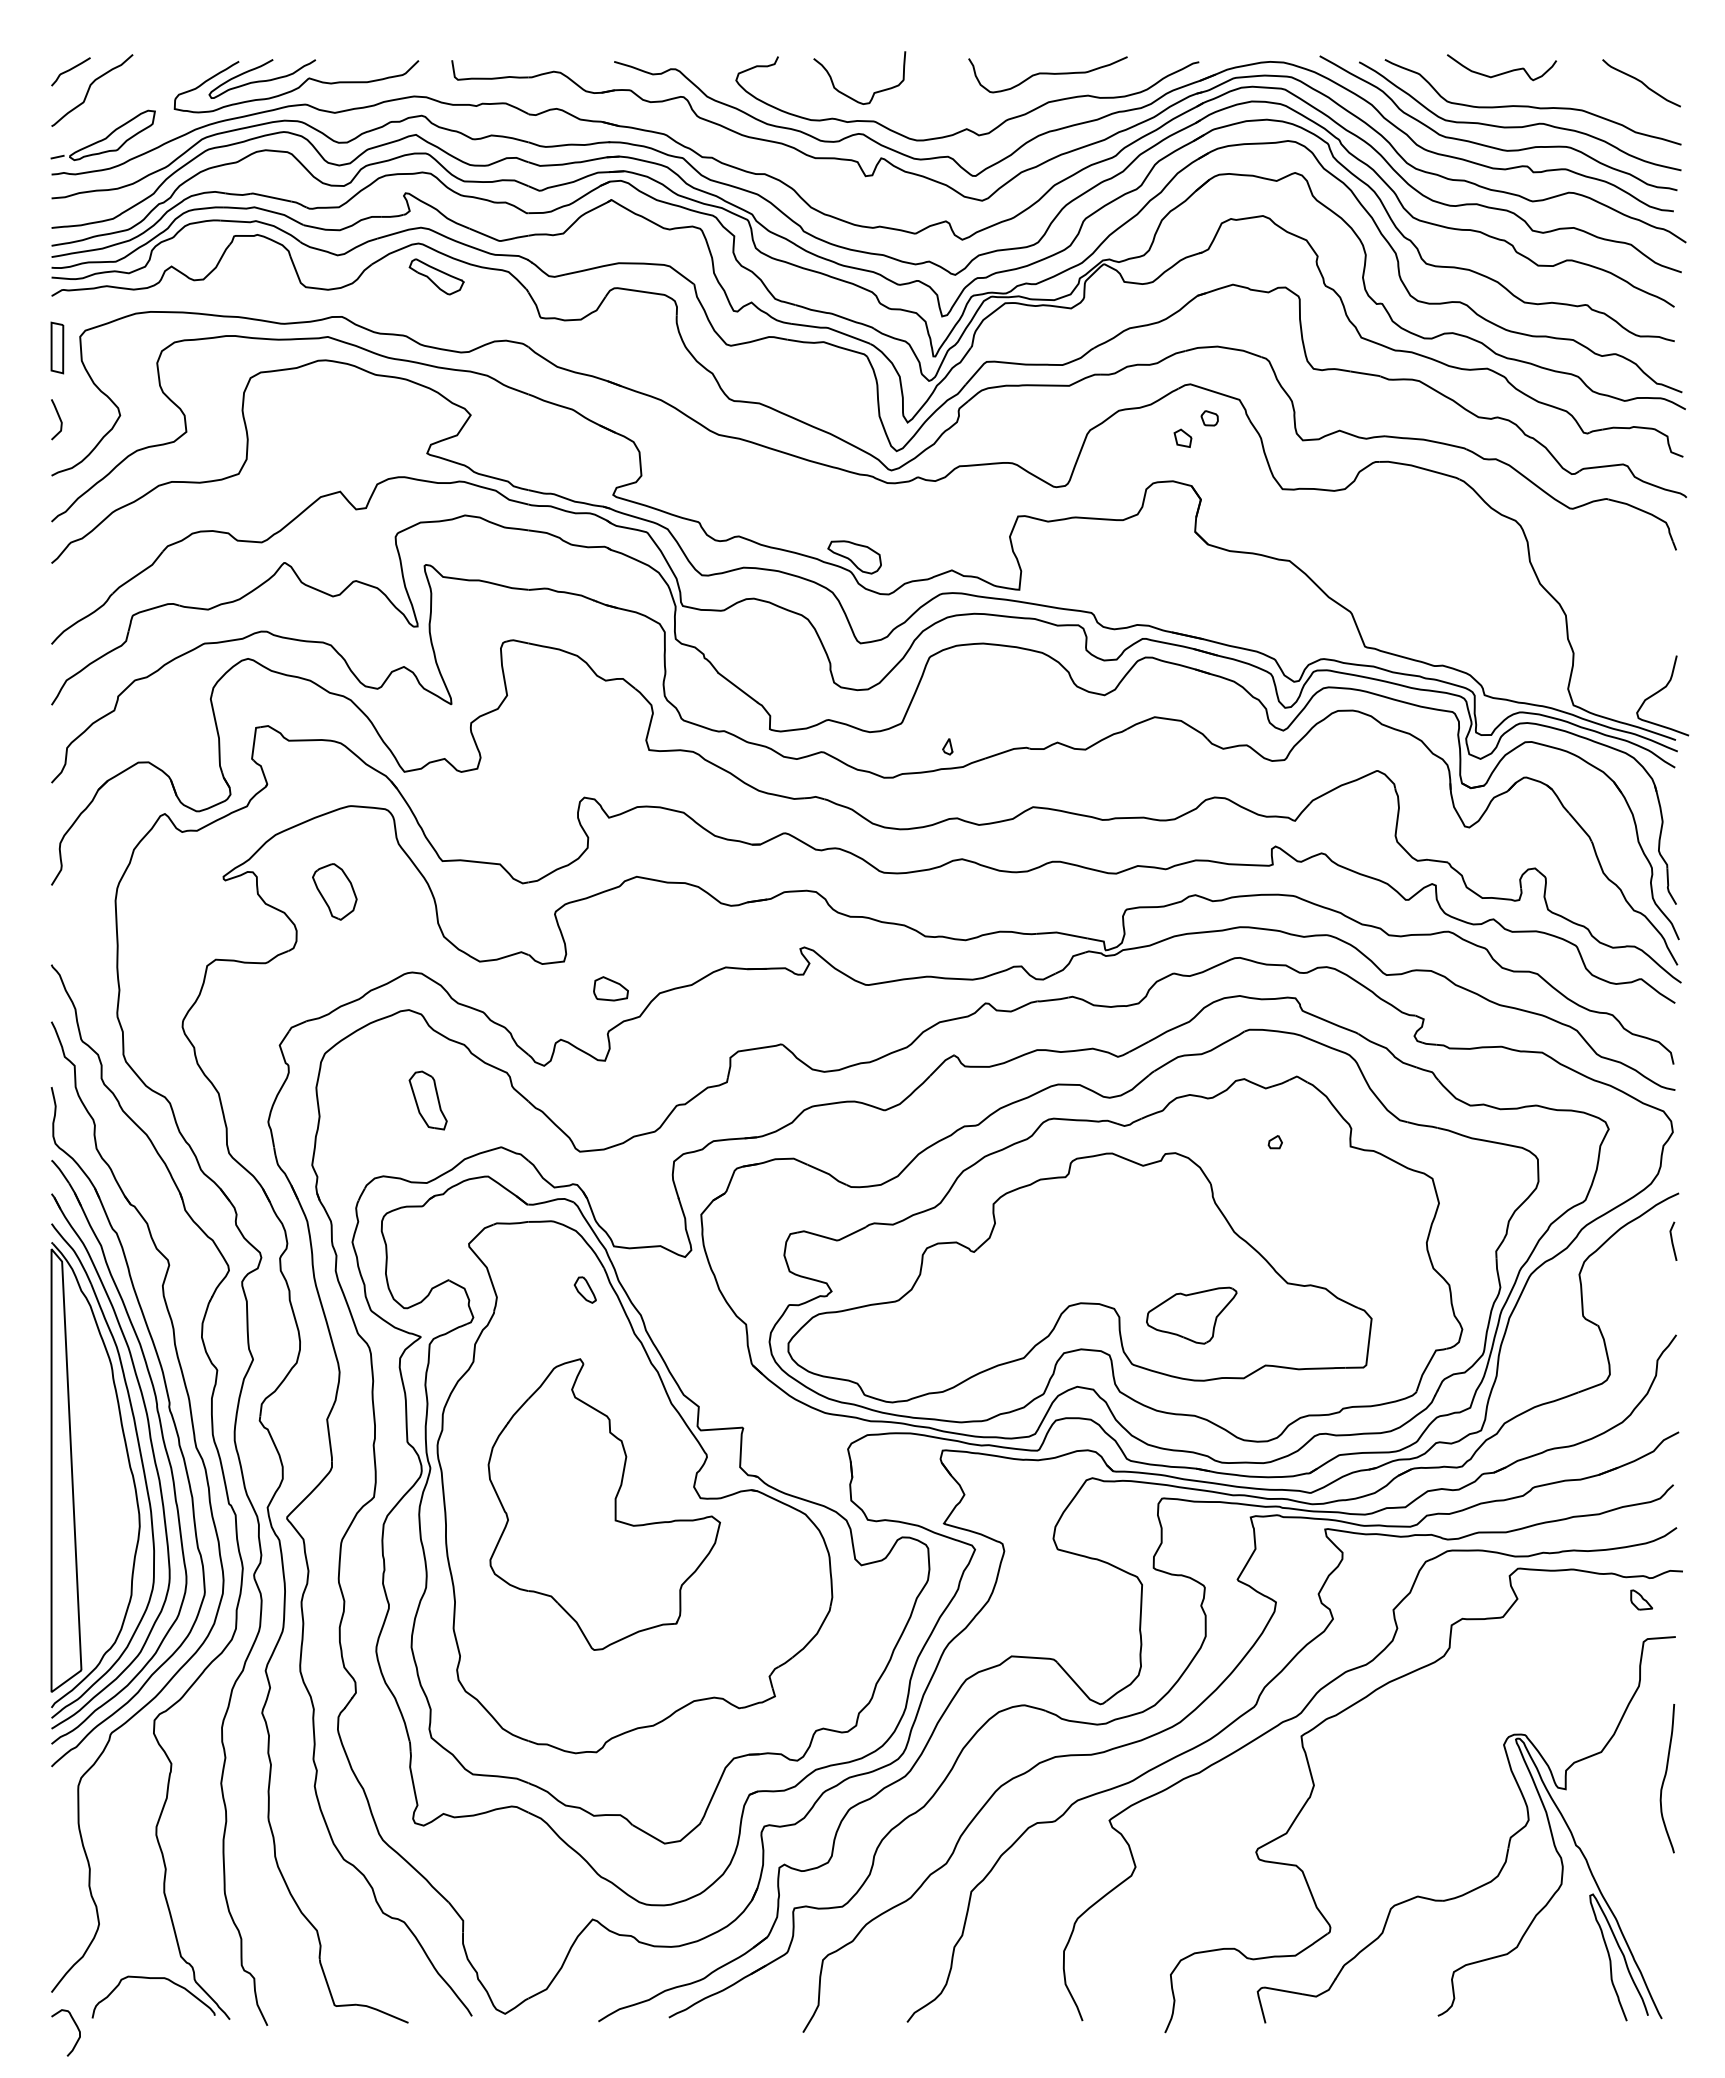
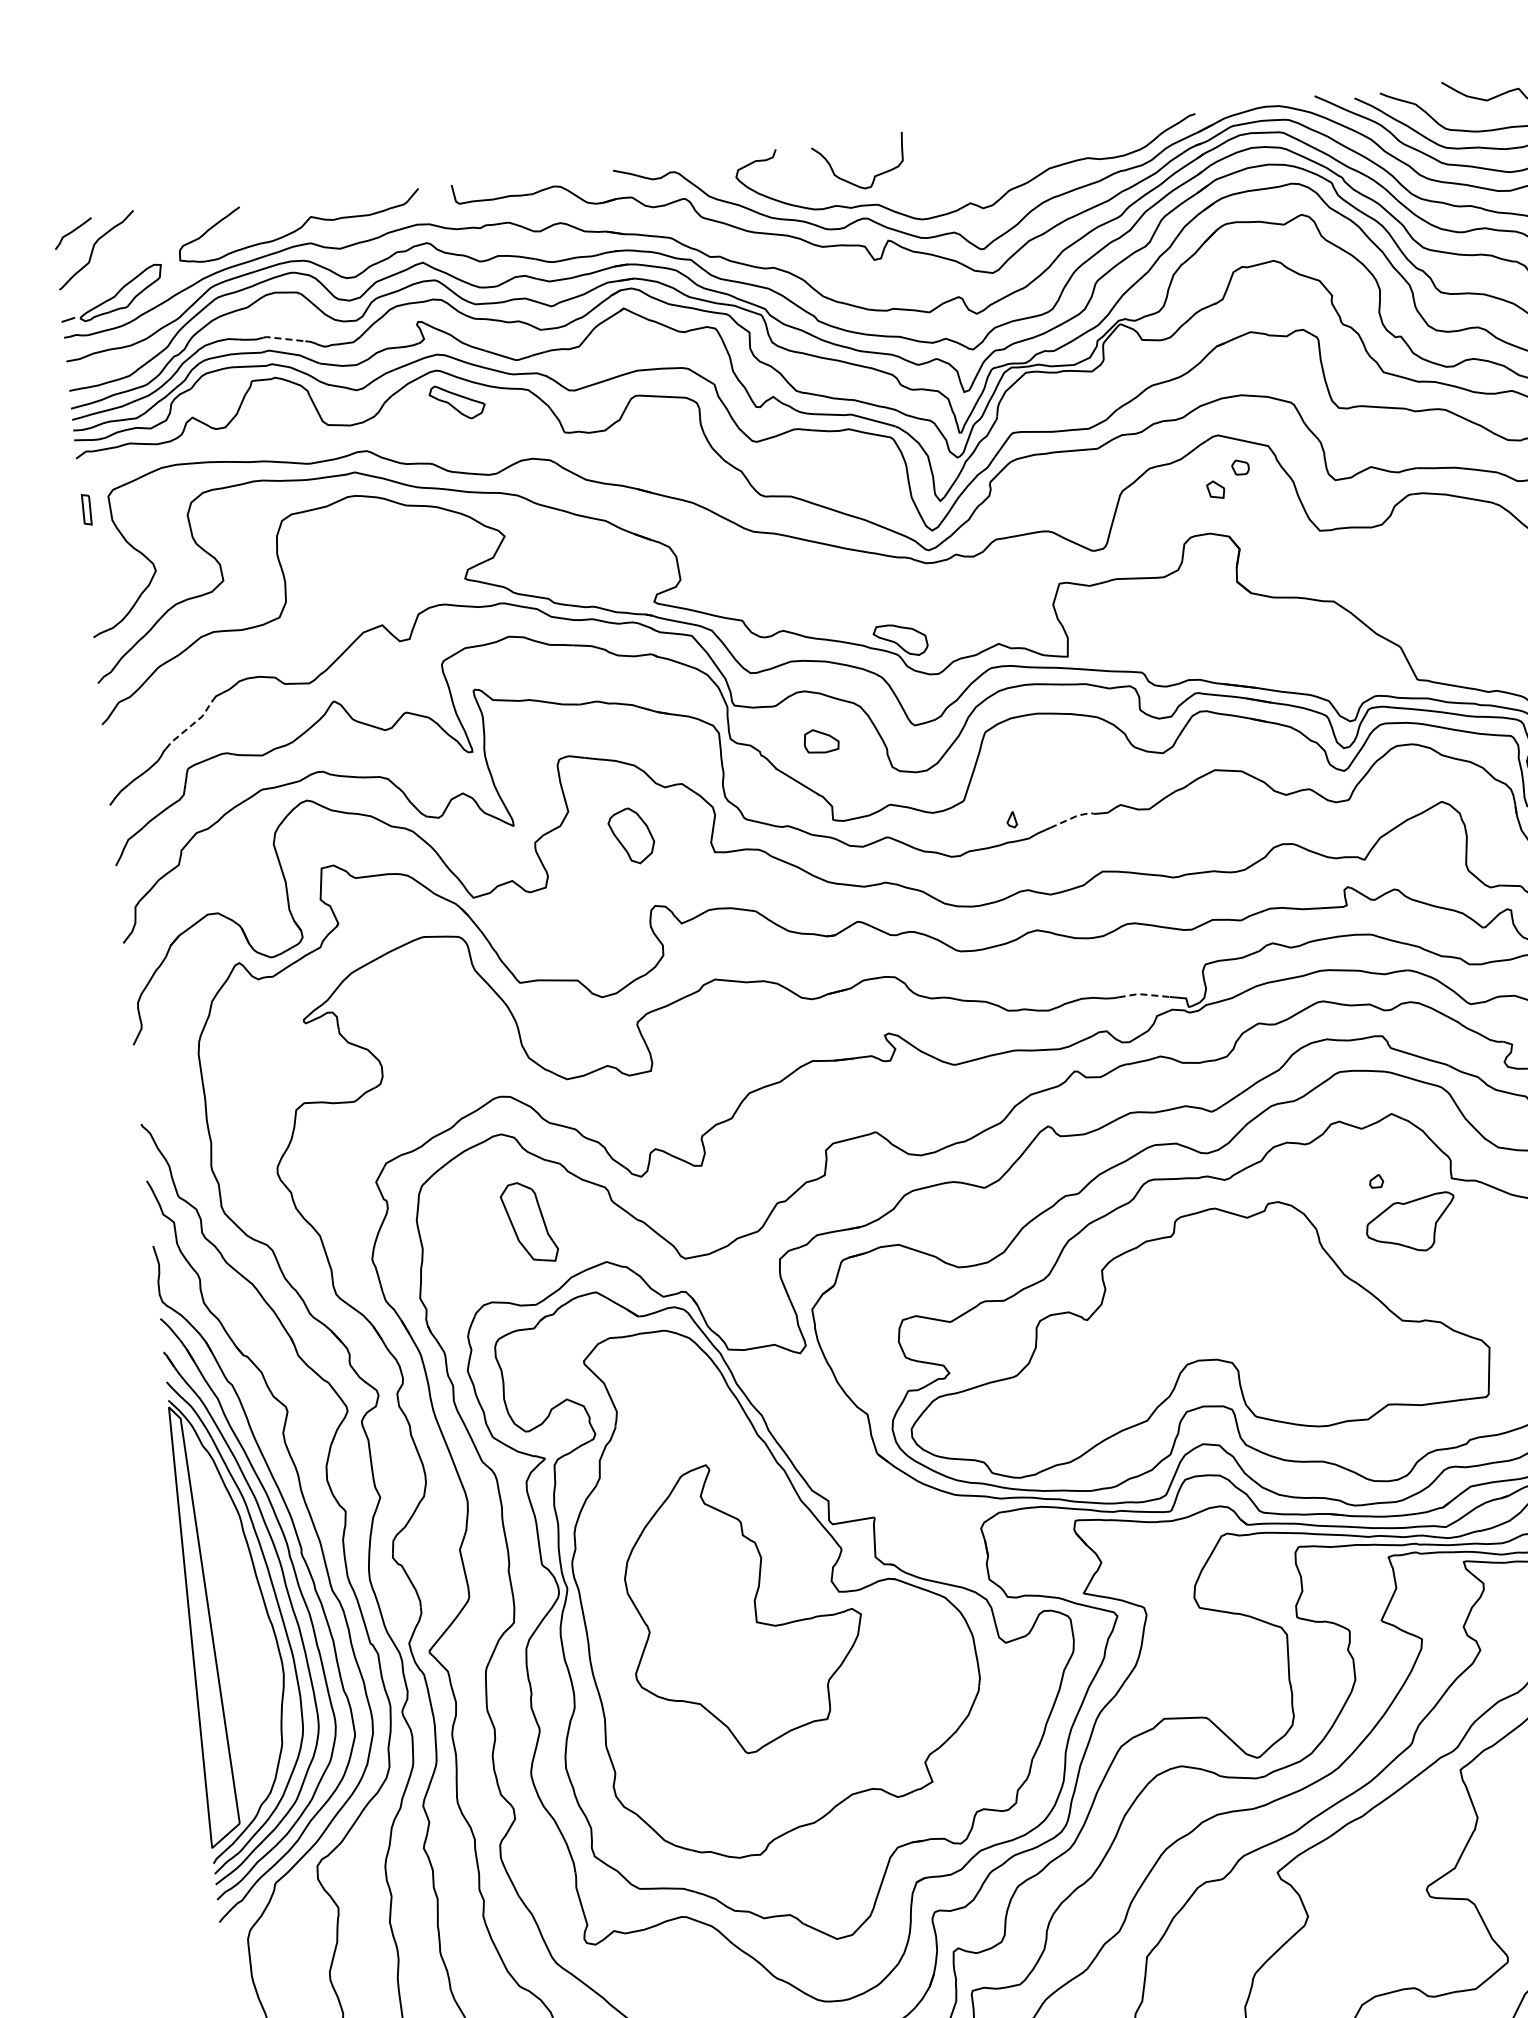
curve: (1047, 74) -> (1045, 141), removed
curve: (262, 80) -> (264, 223), removed
line: (270, 197) -> (284, 339), solid -> dashed
part: (57, 347) -> (86, 509), size x0.6
line: (58, 417) -> (94, 578), removed
line: (138, 574) -> (189, 727), solid -> dashed
line: (1008, 750) -> (1072, 817), solid -> dashed
part: (334, 891) -> (631, 835), moved
line: (1062, 933) -> (1144, 994), solid -> dashed
part: (610, 988) -> (820, 740), moved
part: (427, 1100) -> (528, 1222), size x1.4
part: (584, 1289) -> (703, 1395), removed
part: (1191, 1315) -> (1410, 1223), moved

